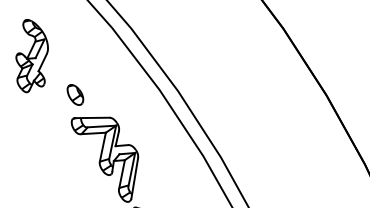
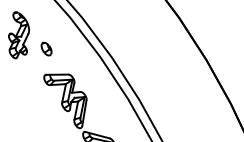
part: (75, 94) -> (46, 48), moved

